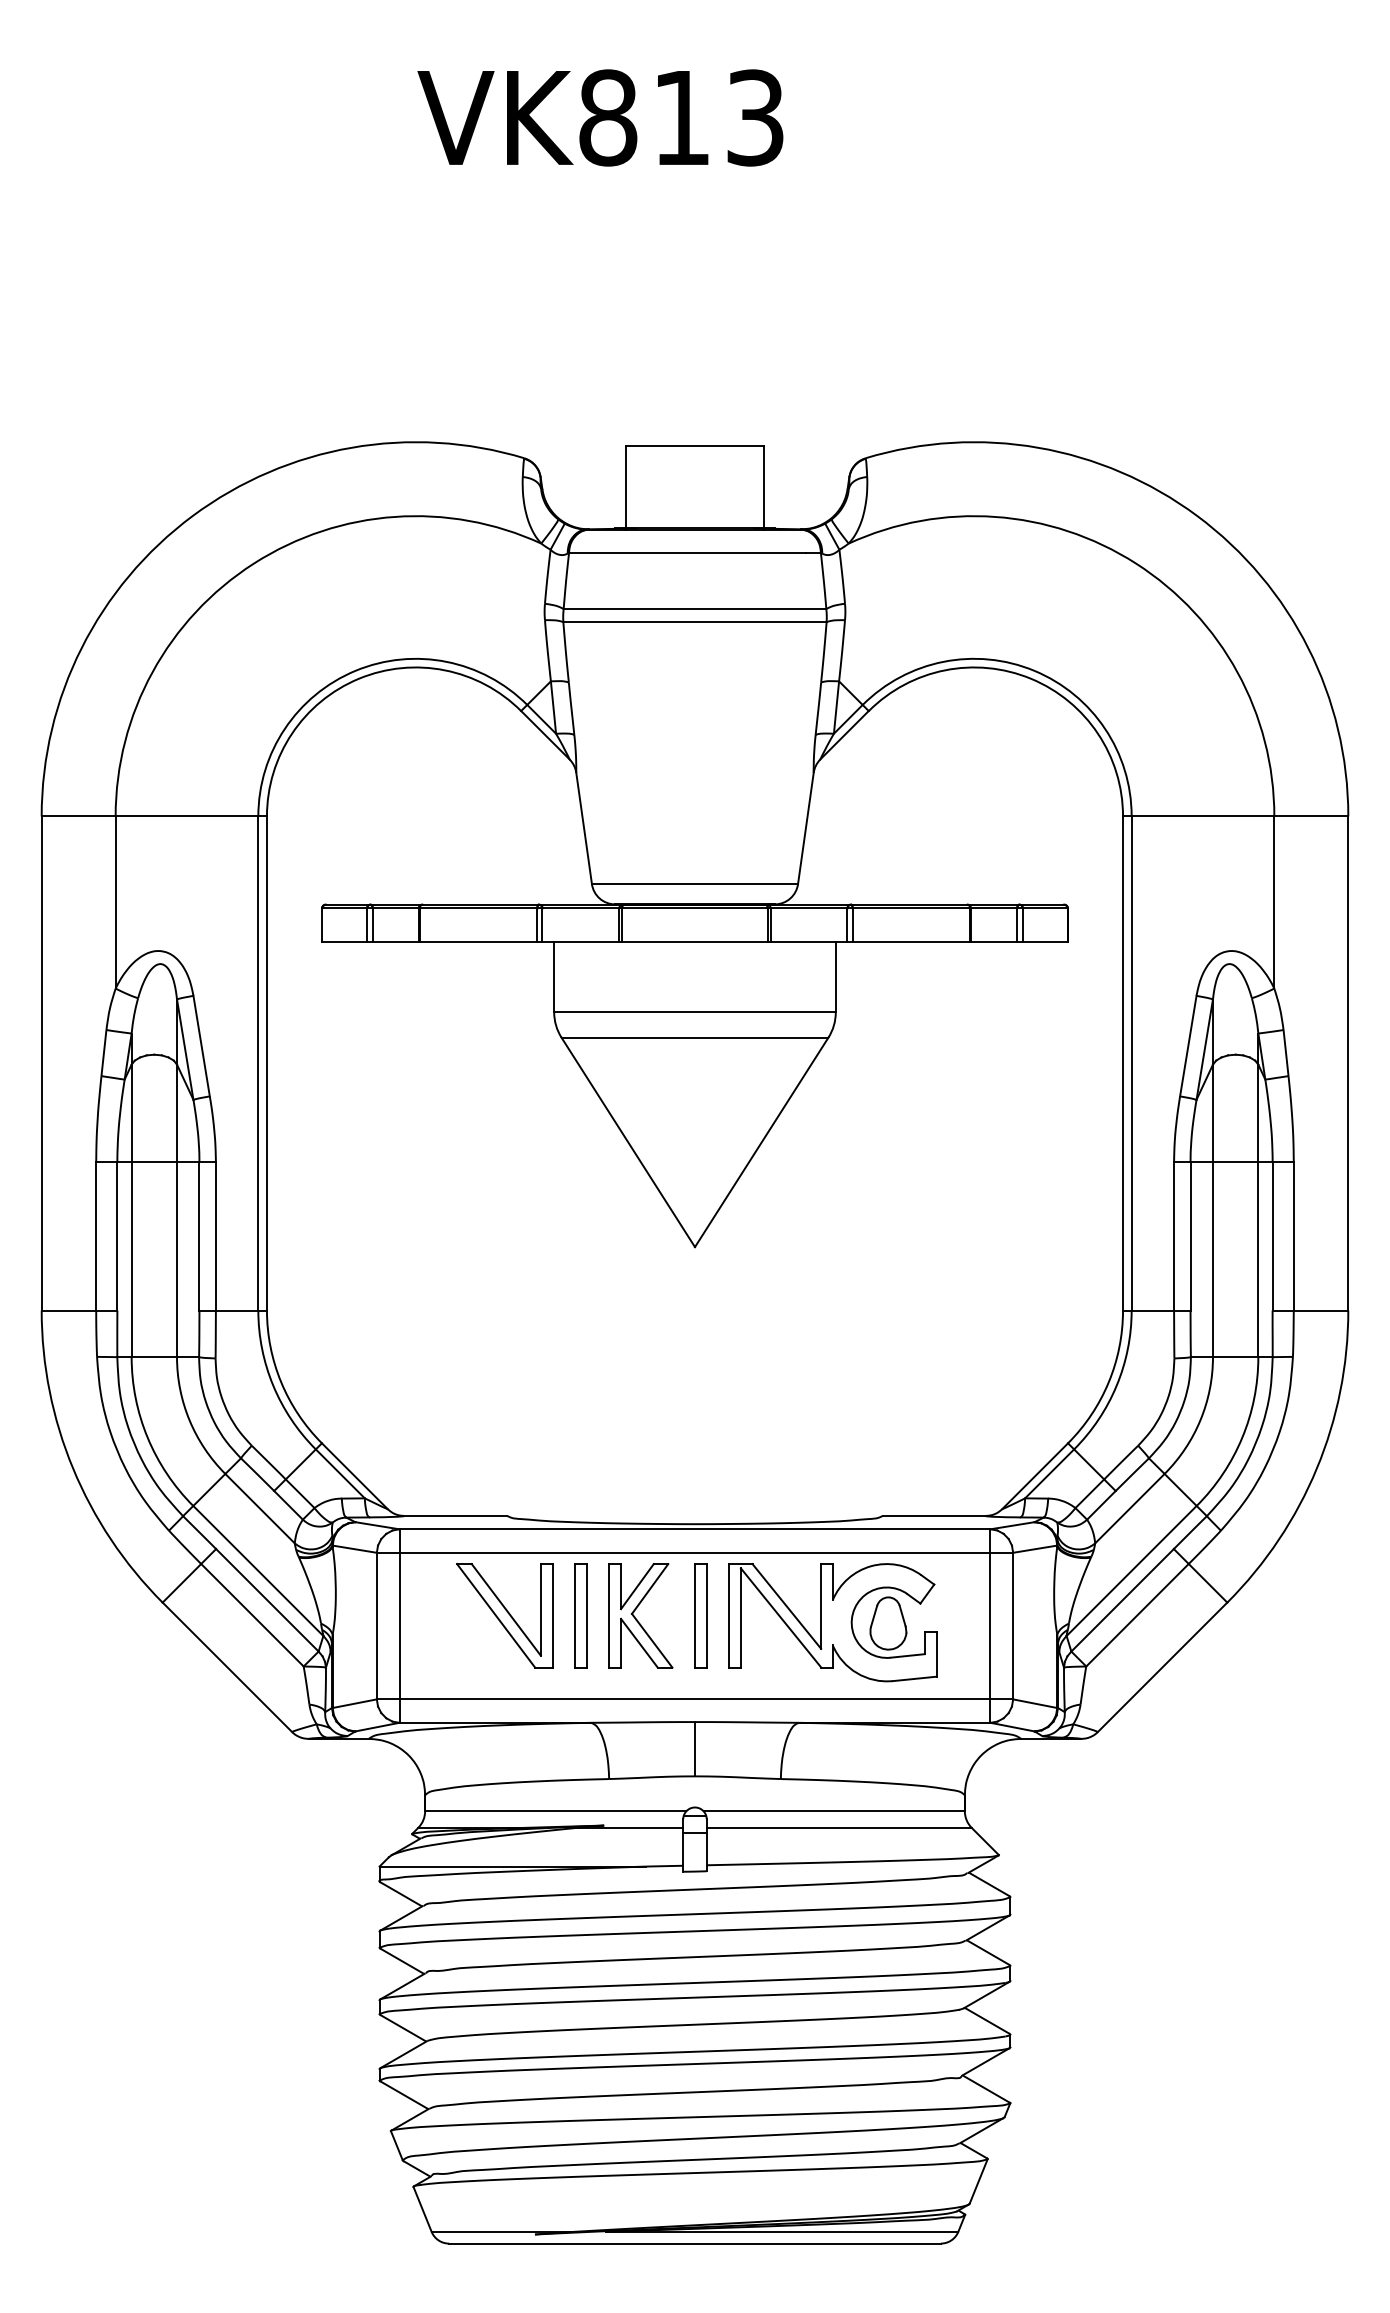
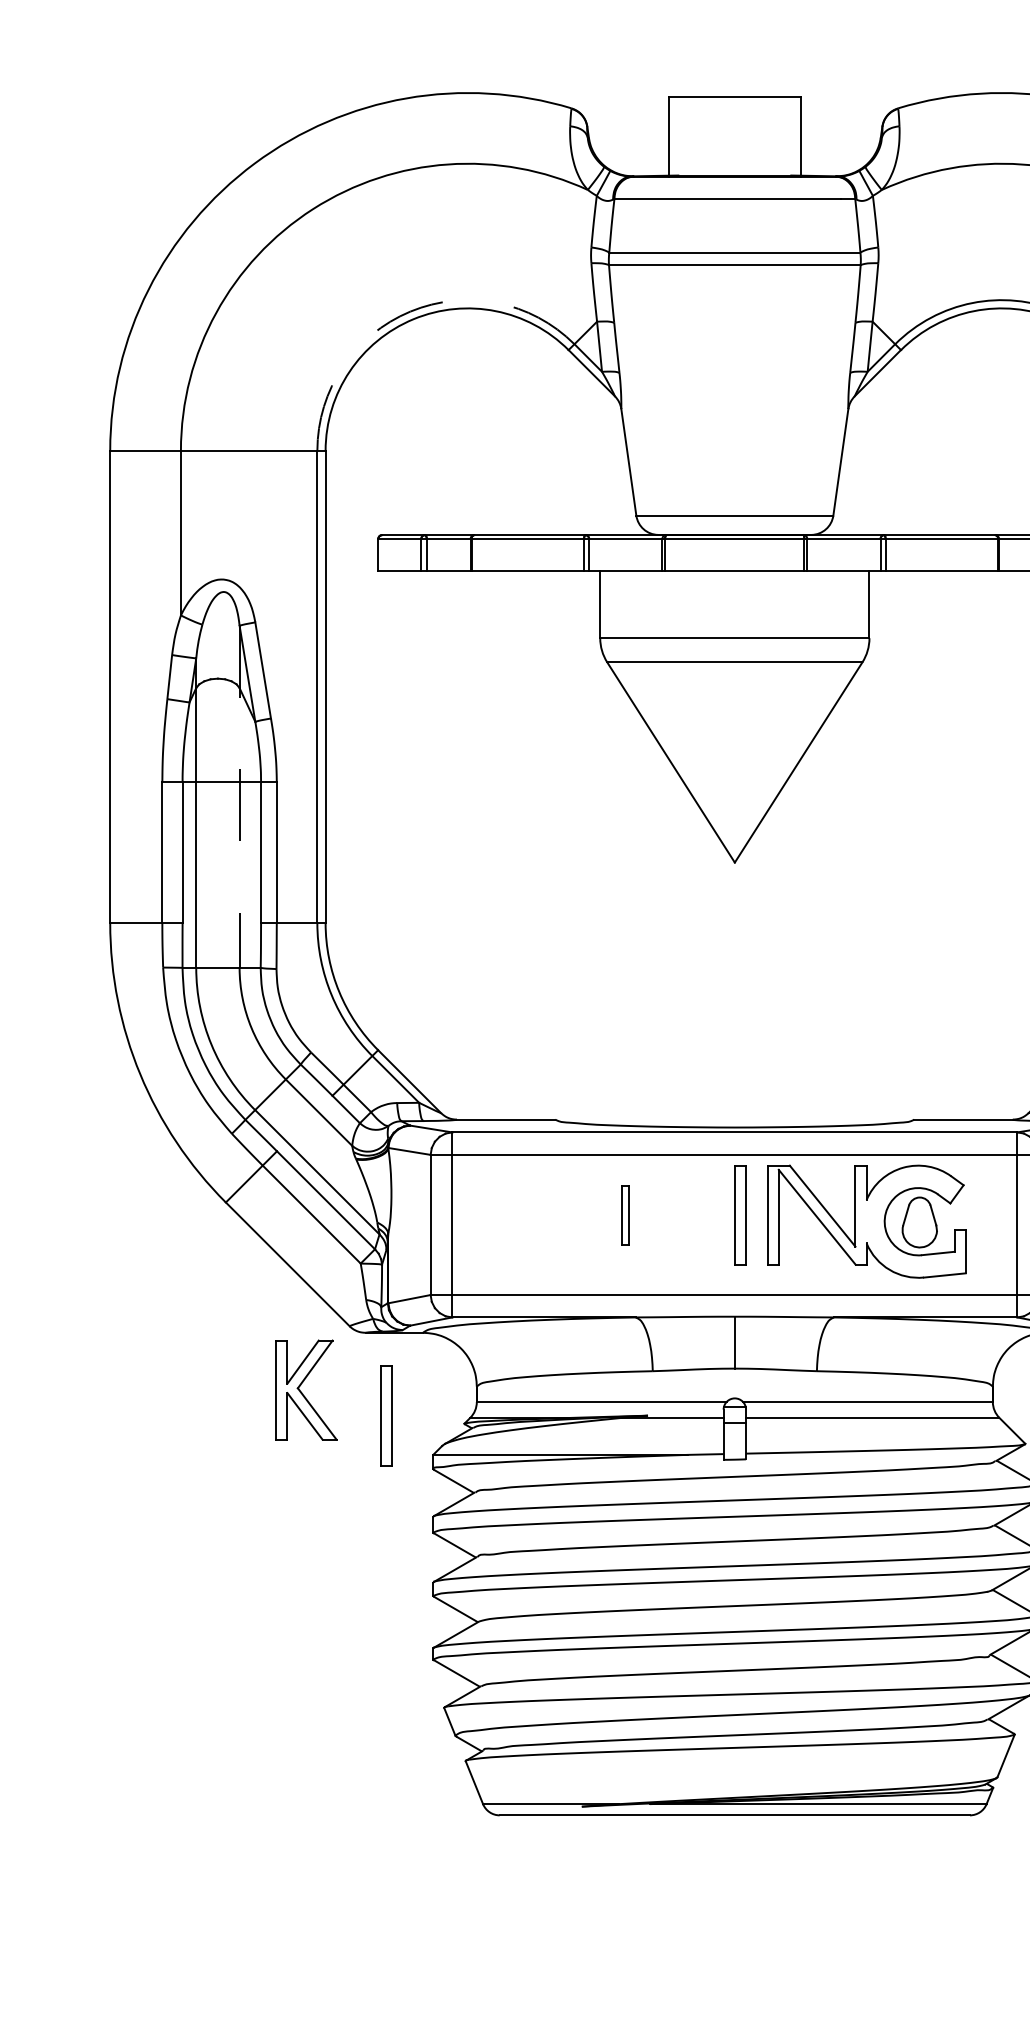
arc: (355, 670) -> (410, 311), solid -> dashed
line: (177, 1178) -> (240, 797), solid -> dashed
part: (504, 1615) -> (552, 1214), removed
part: (580, 1615) -> (625, 1214), size x0.6
part: (640, 1615) -> (306, 1389), moved
part: (330, 1825) -> (386, 1415), added

